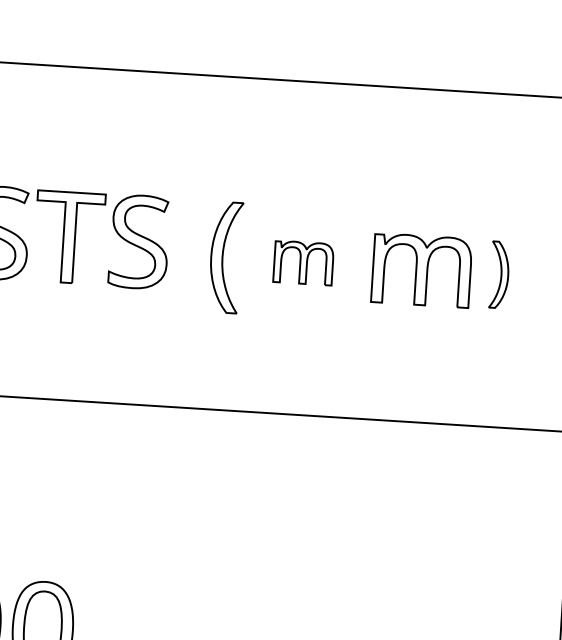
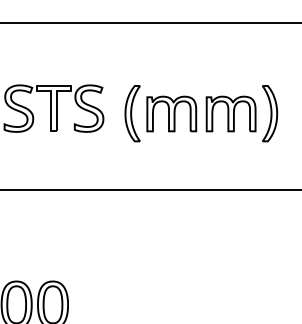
part: (302, 262) -> (171, 113), size x1.67
part: (500, 274) -> (270, 113), size x1.67

